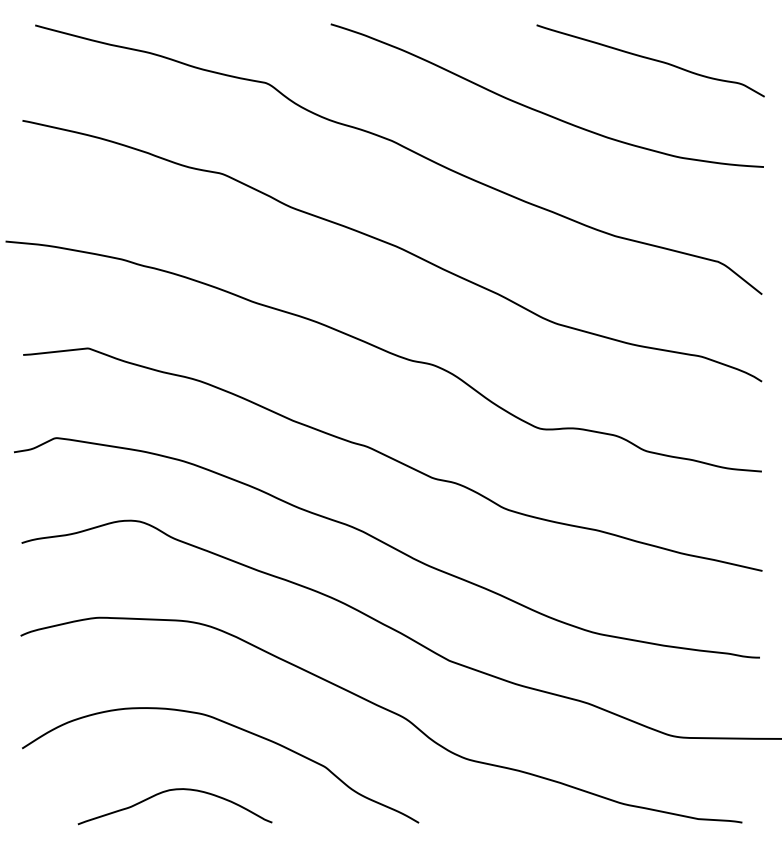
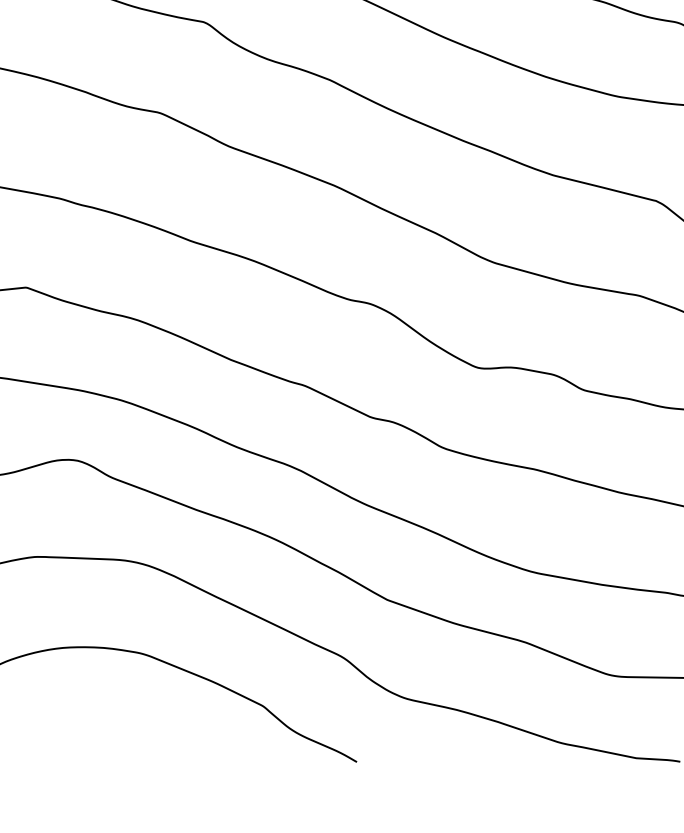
curve: (169, 791) -> (107, 730), removed

